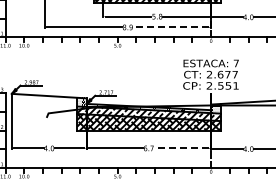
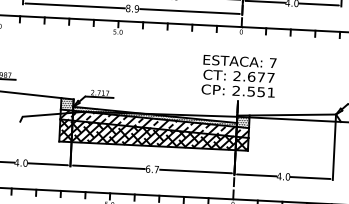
line: (171, 27) -> (190, 11), dashed -> solid
line: (181, 148) -> (195, 171), dashed -> solid

